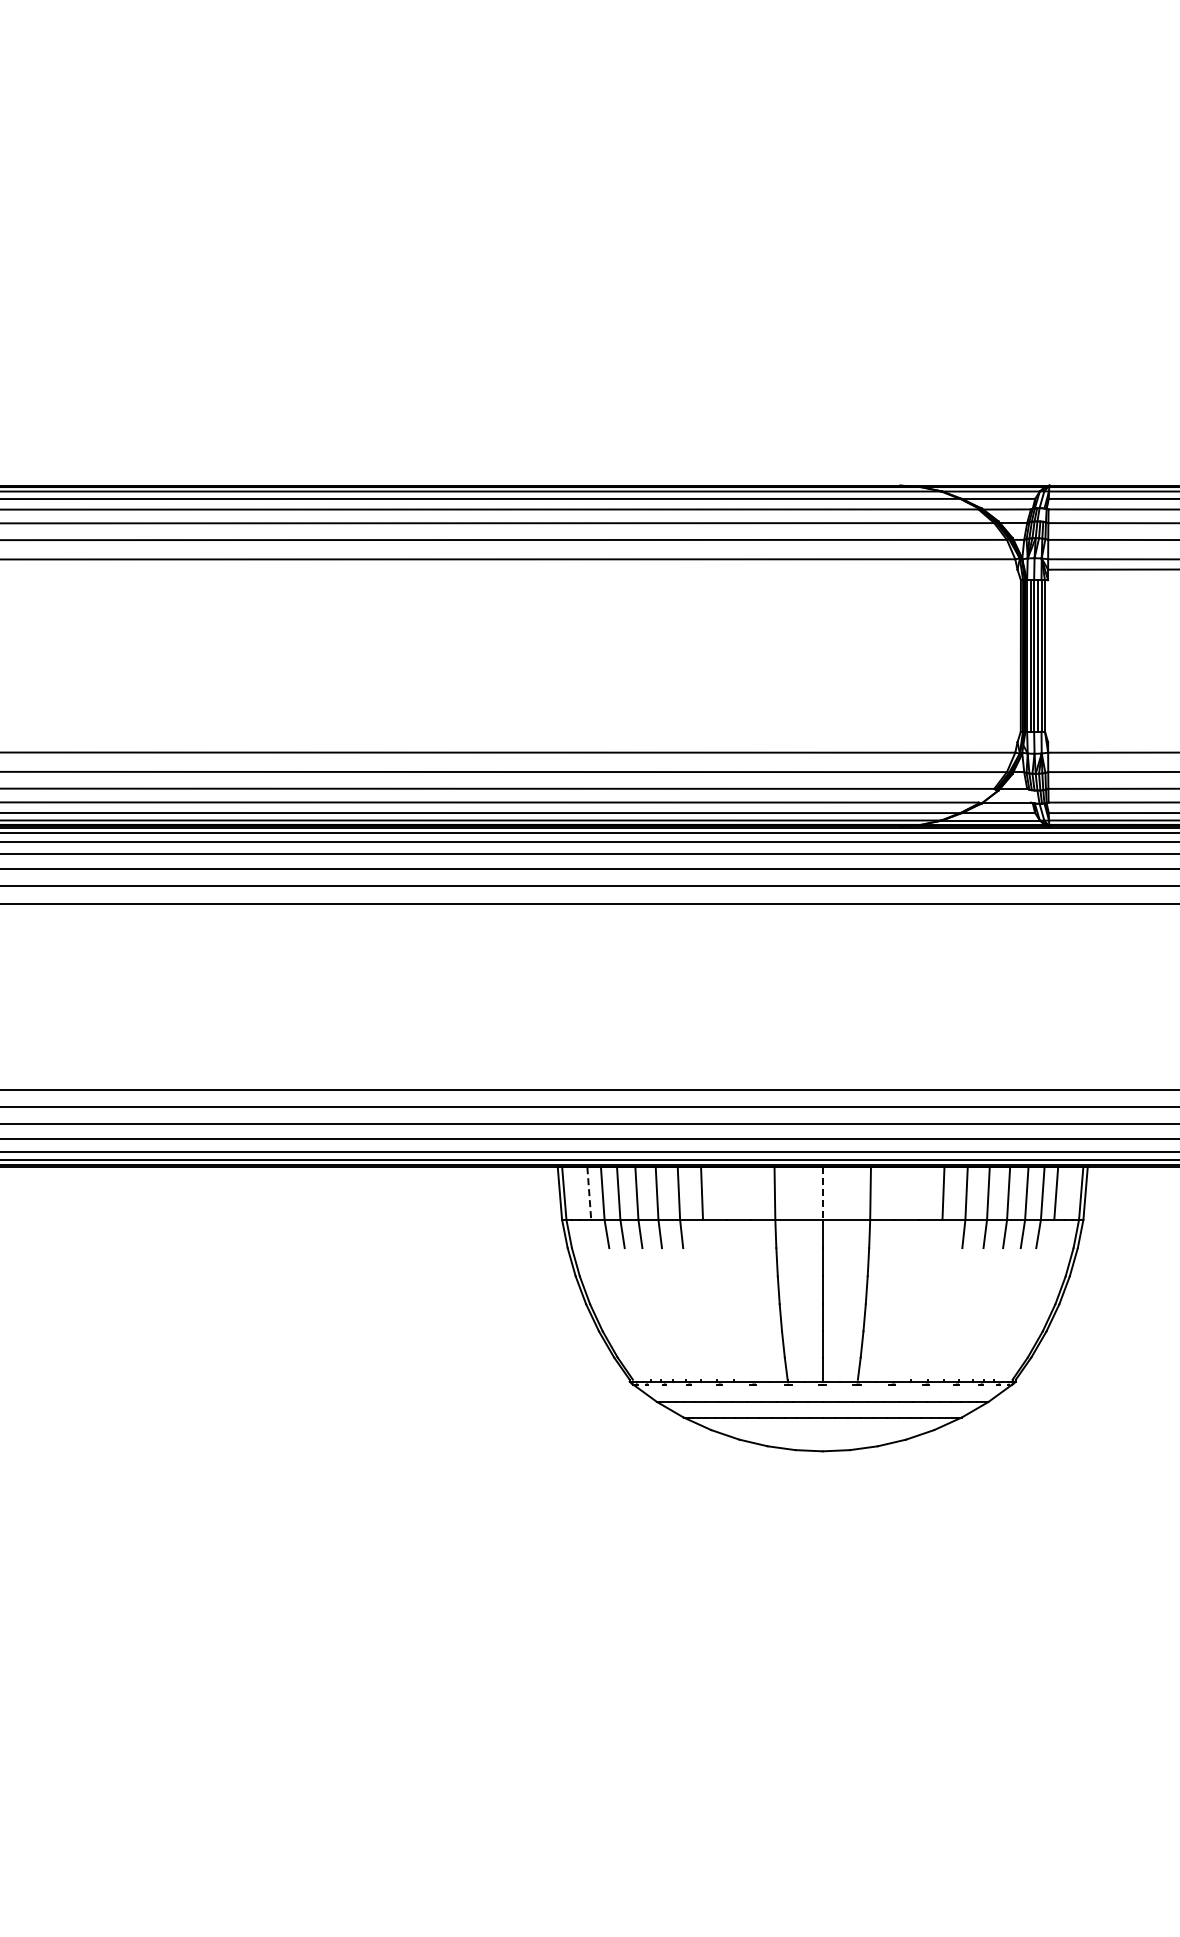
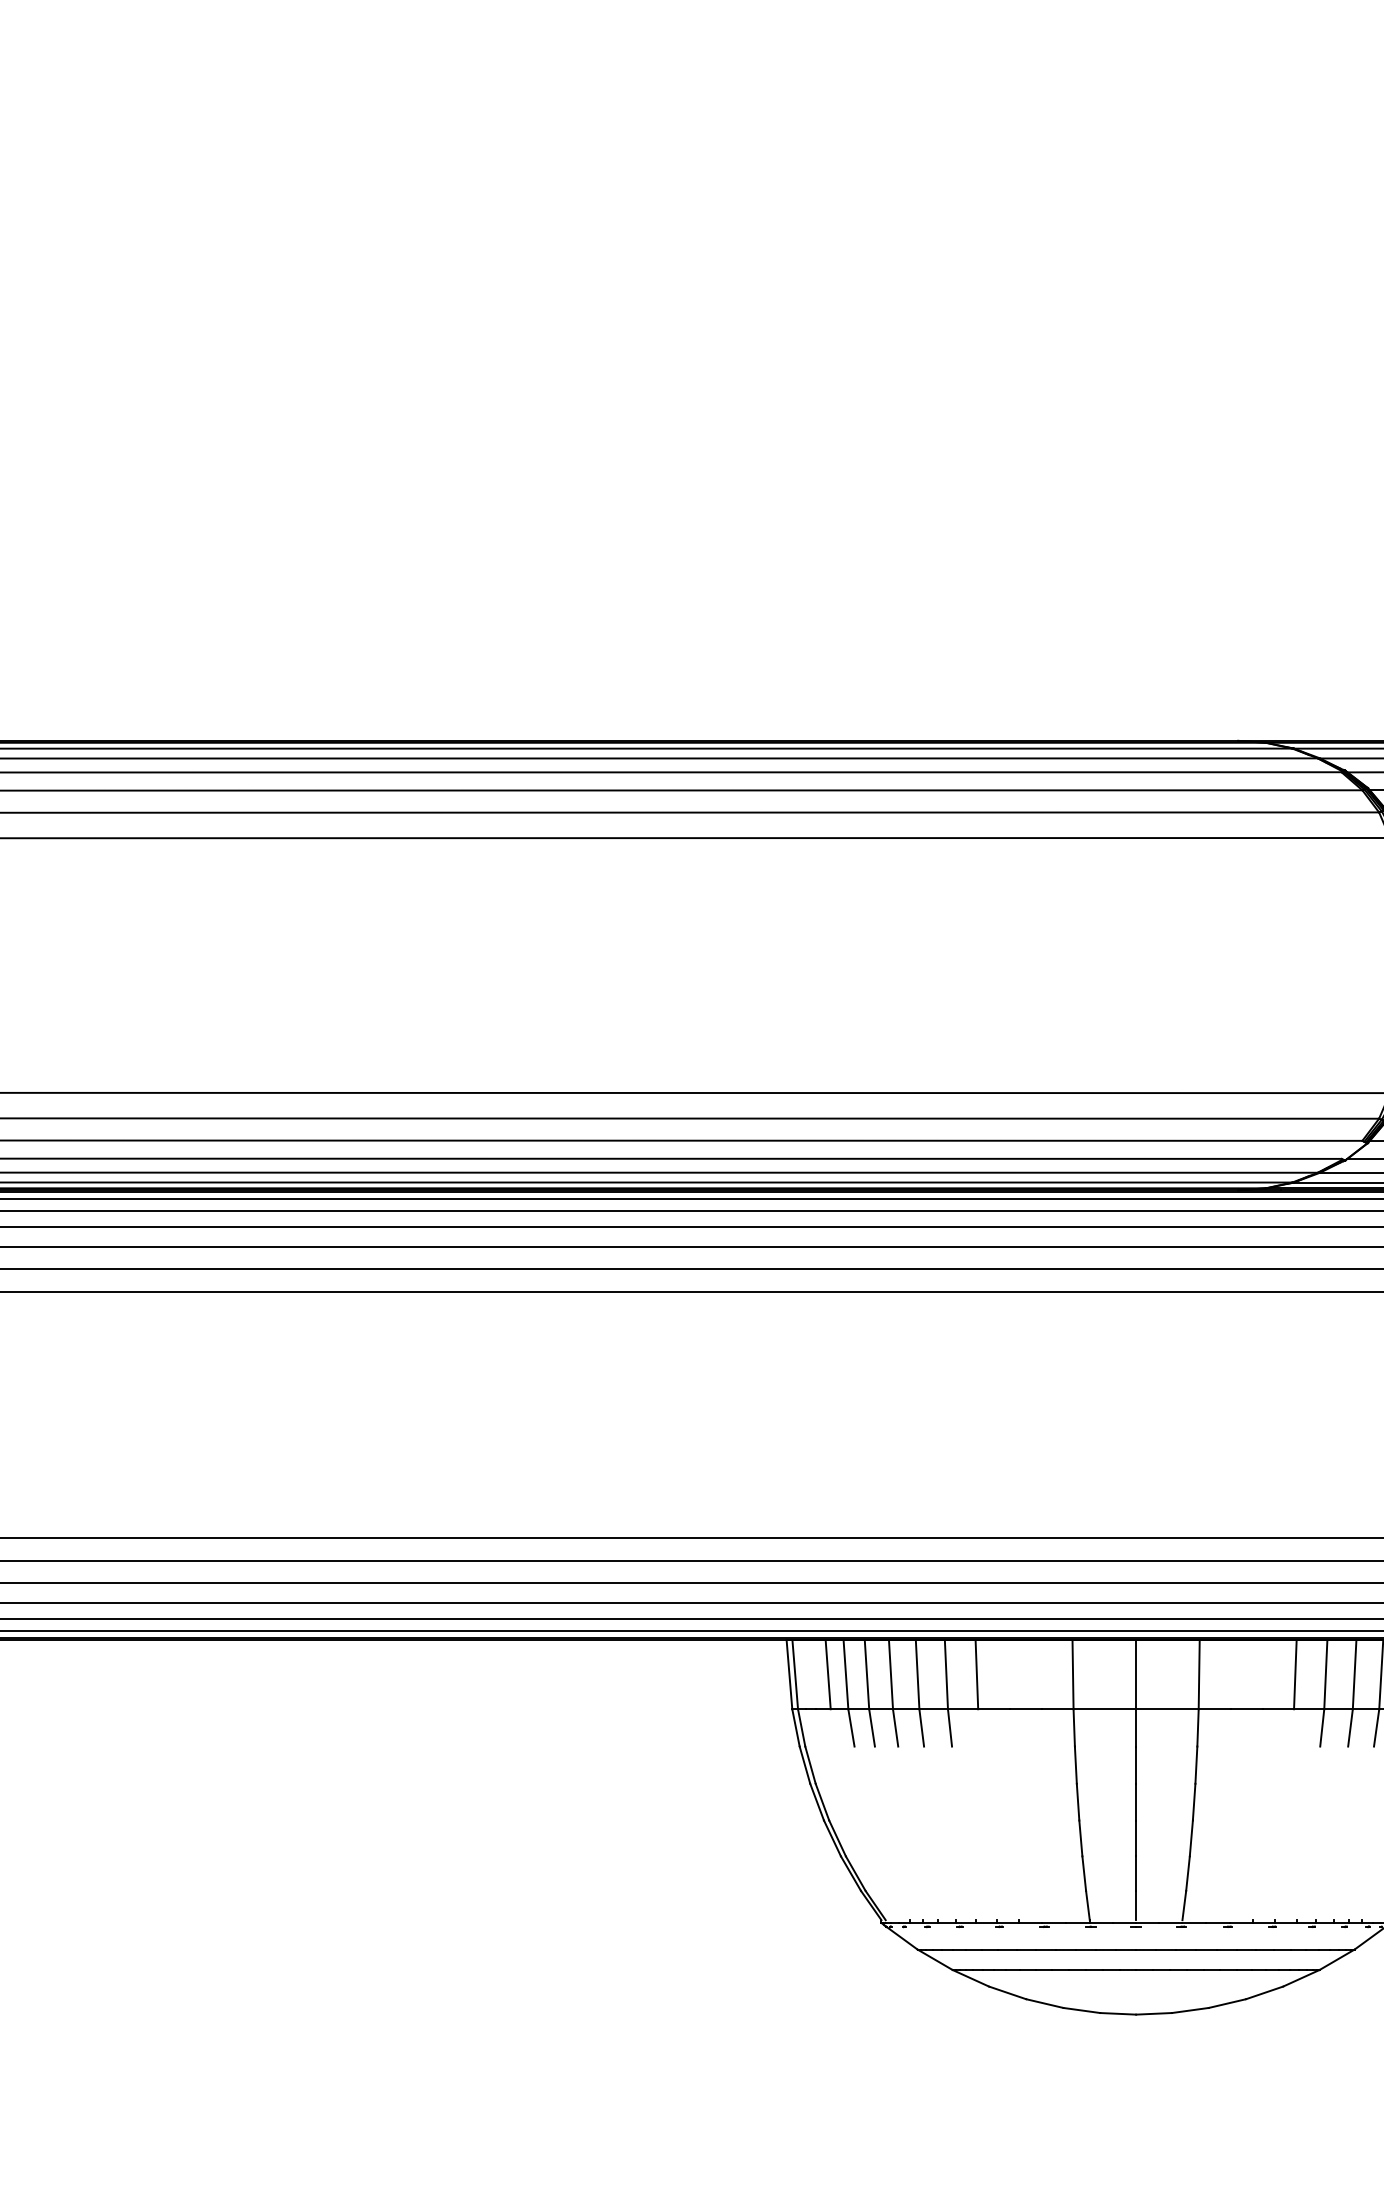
line: (589, 1194) -> (828, 1675), dashed -> solid
line: (822, 1194) -> (1135, 1675), dashed -> solid

